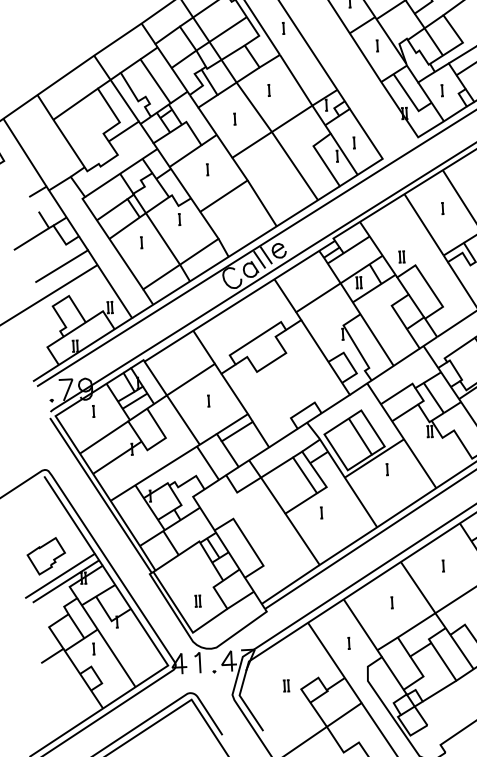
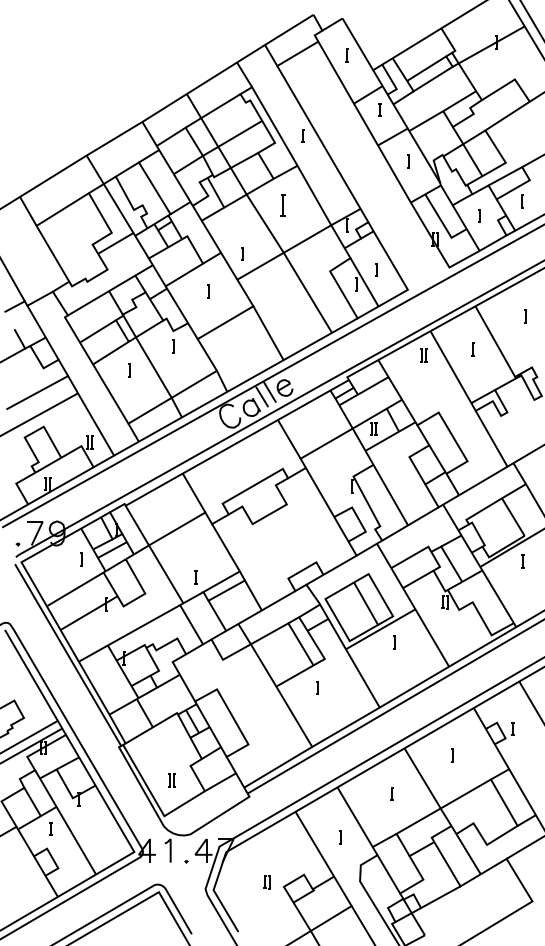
part: (268, 90) -> (282, 205), size x1.6
line: (234, 118) -> (242, 253), moved
part: (401, 257) -> (423, 355), moved
part: (208, 401) -> (195, 577), moved
line: (93, 411) -> (81, 559), moved

